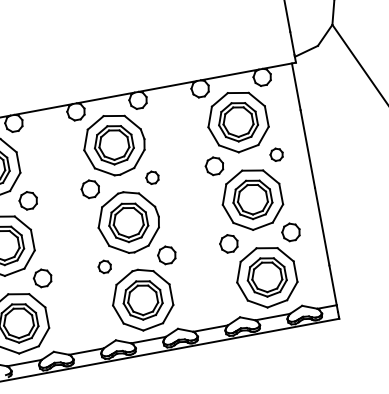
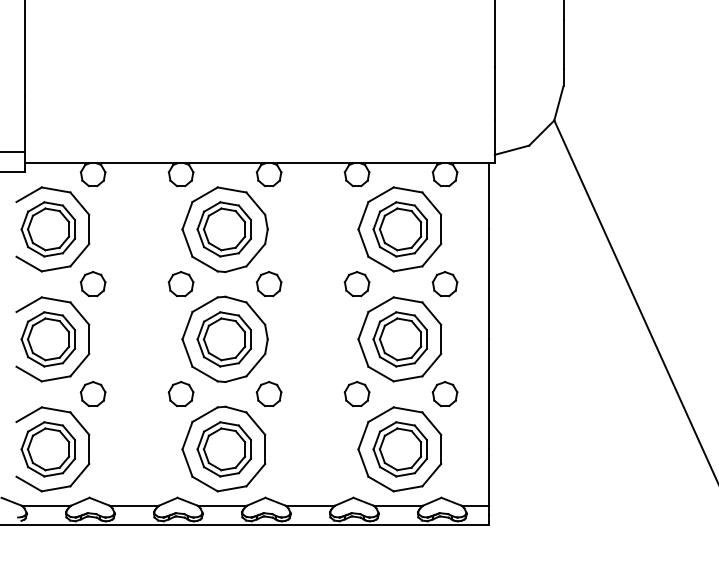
part: (276, 154) -> (444, 284), size x1.43
part: (152, 177) -> (268, 284), size x1.43
part: (104, 267) -> (180, 394), size x1.43

